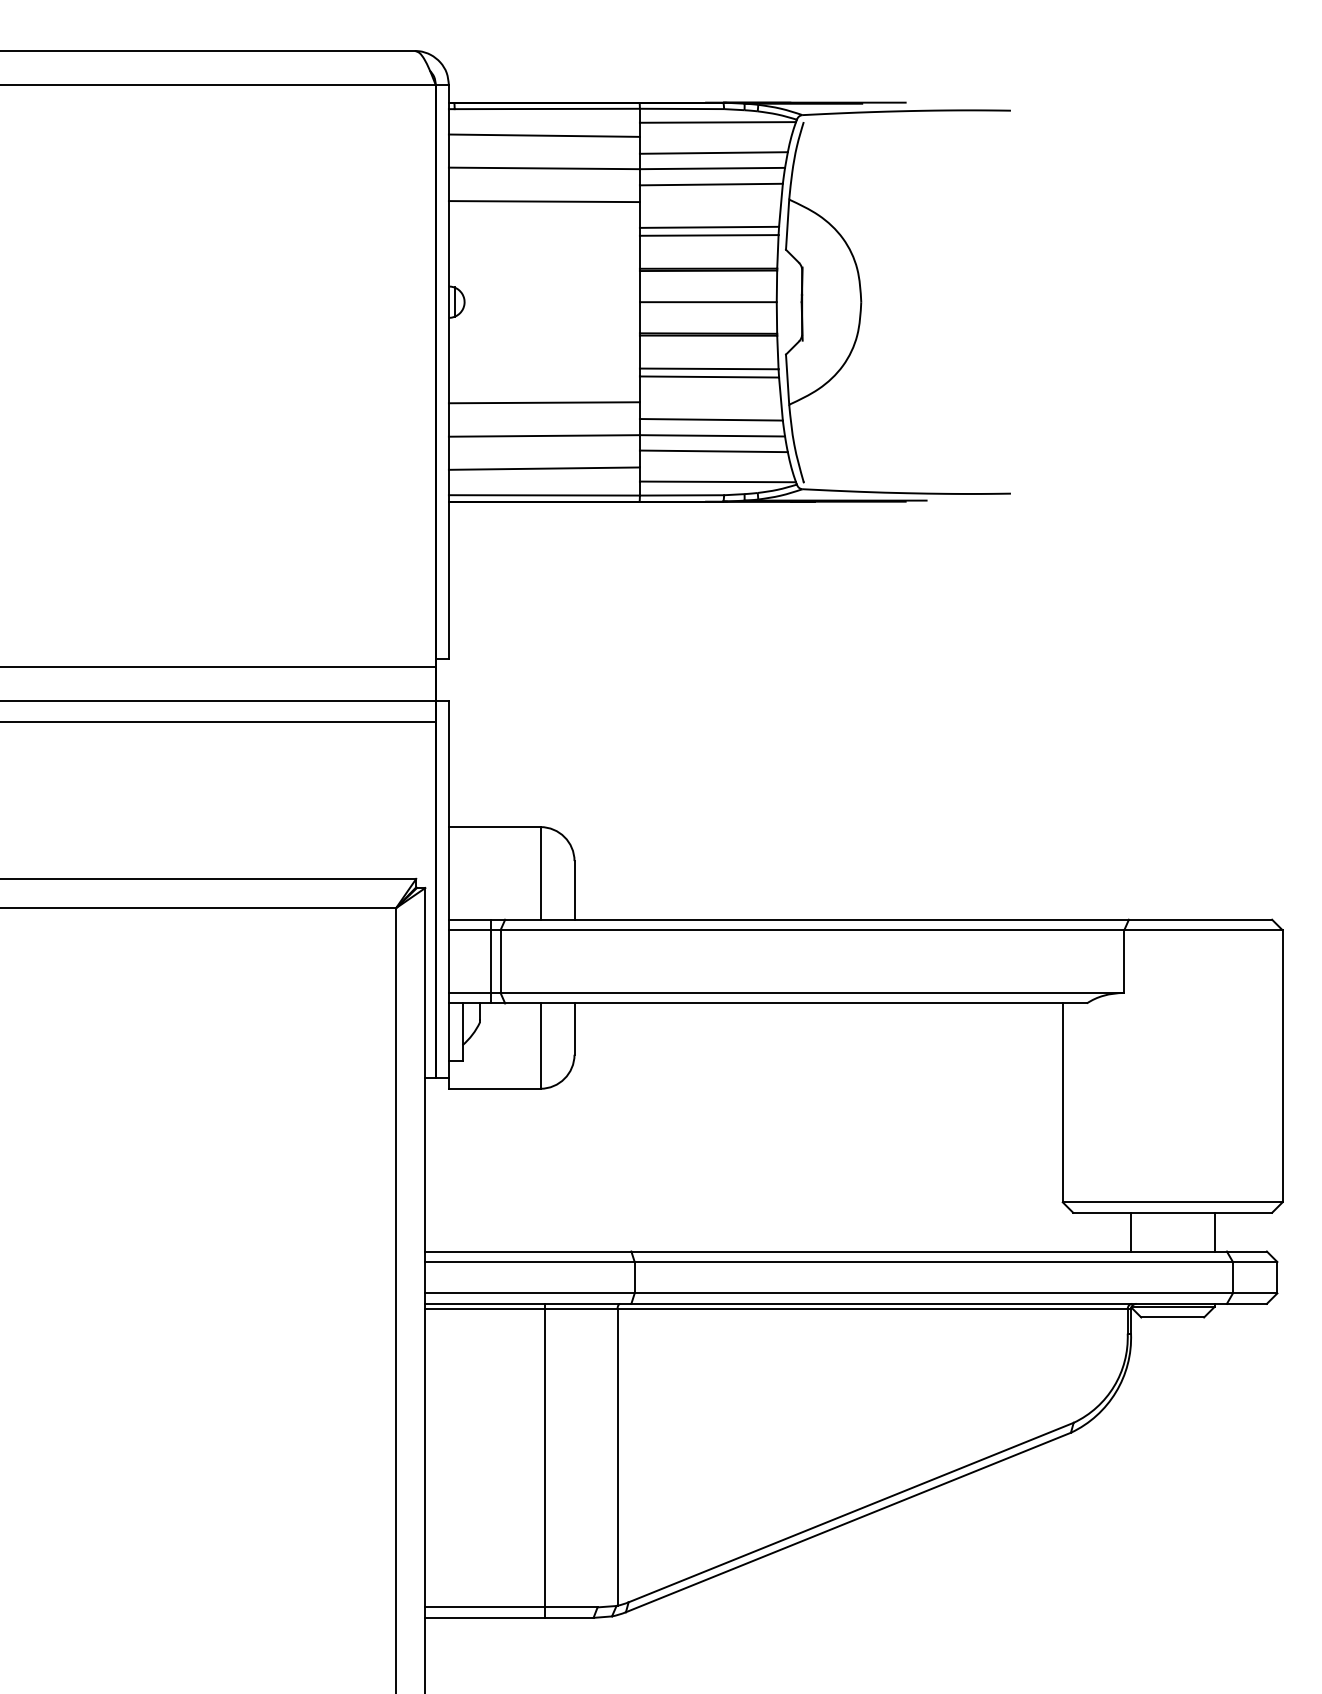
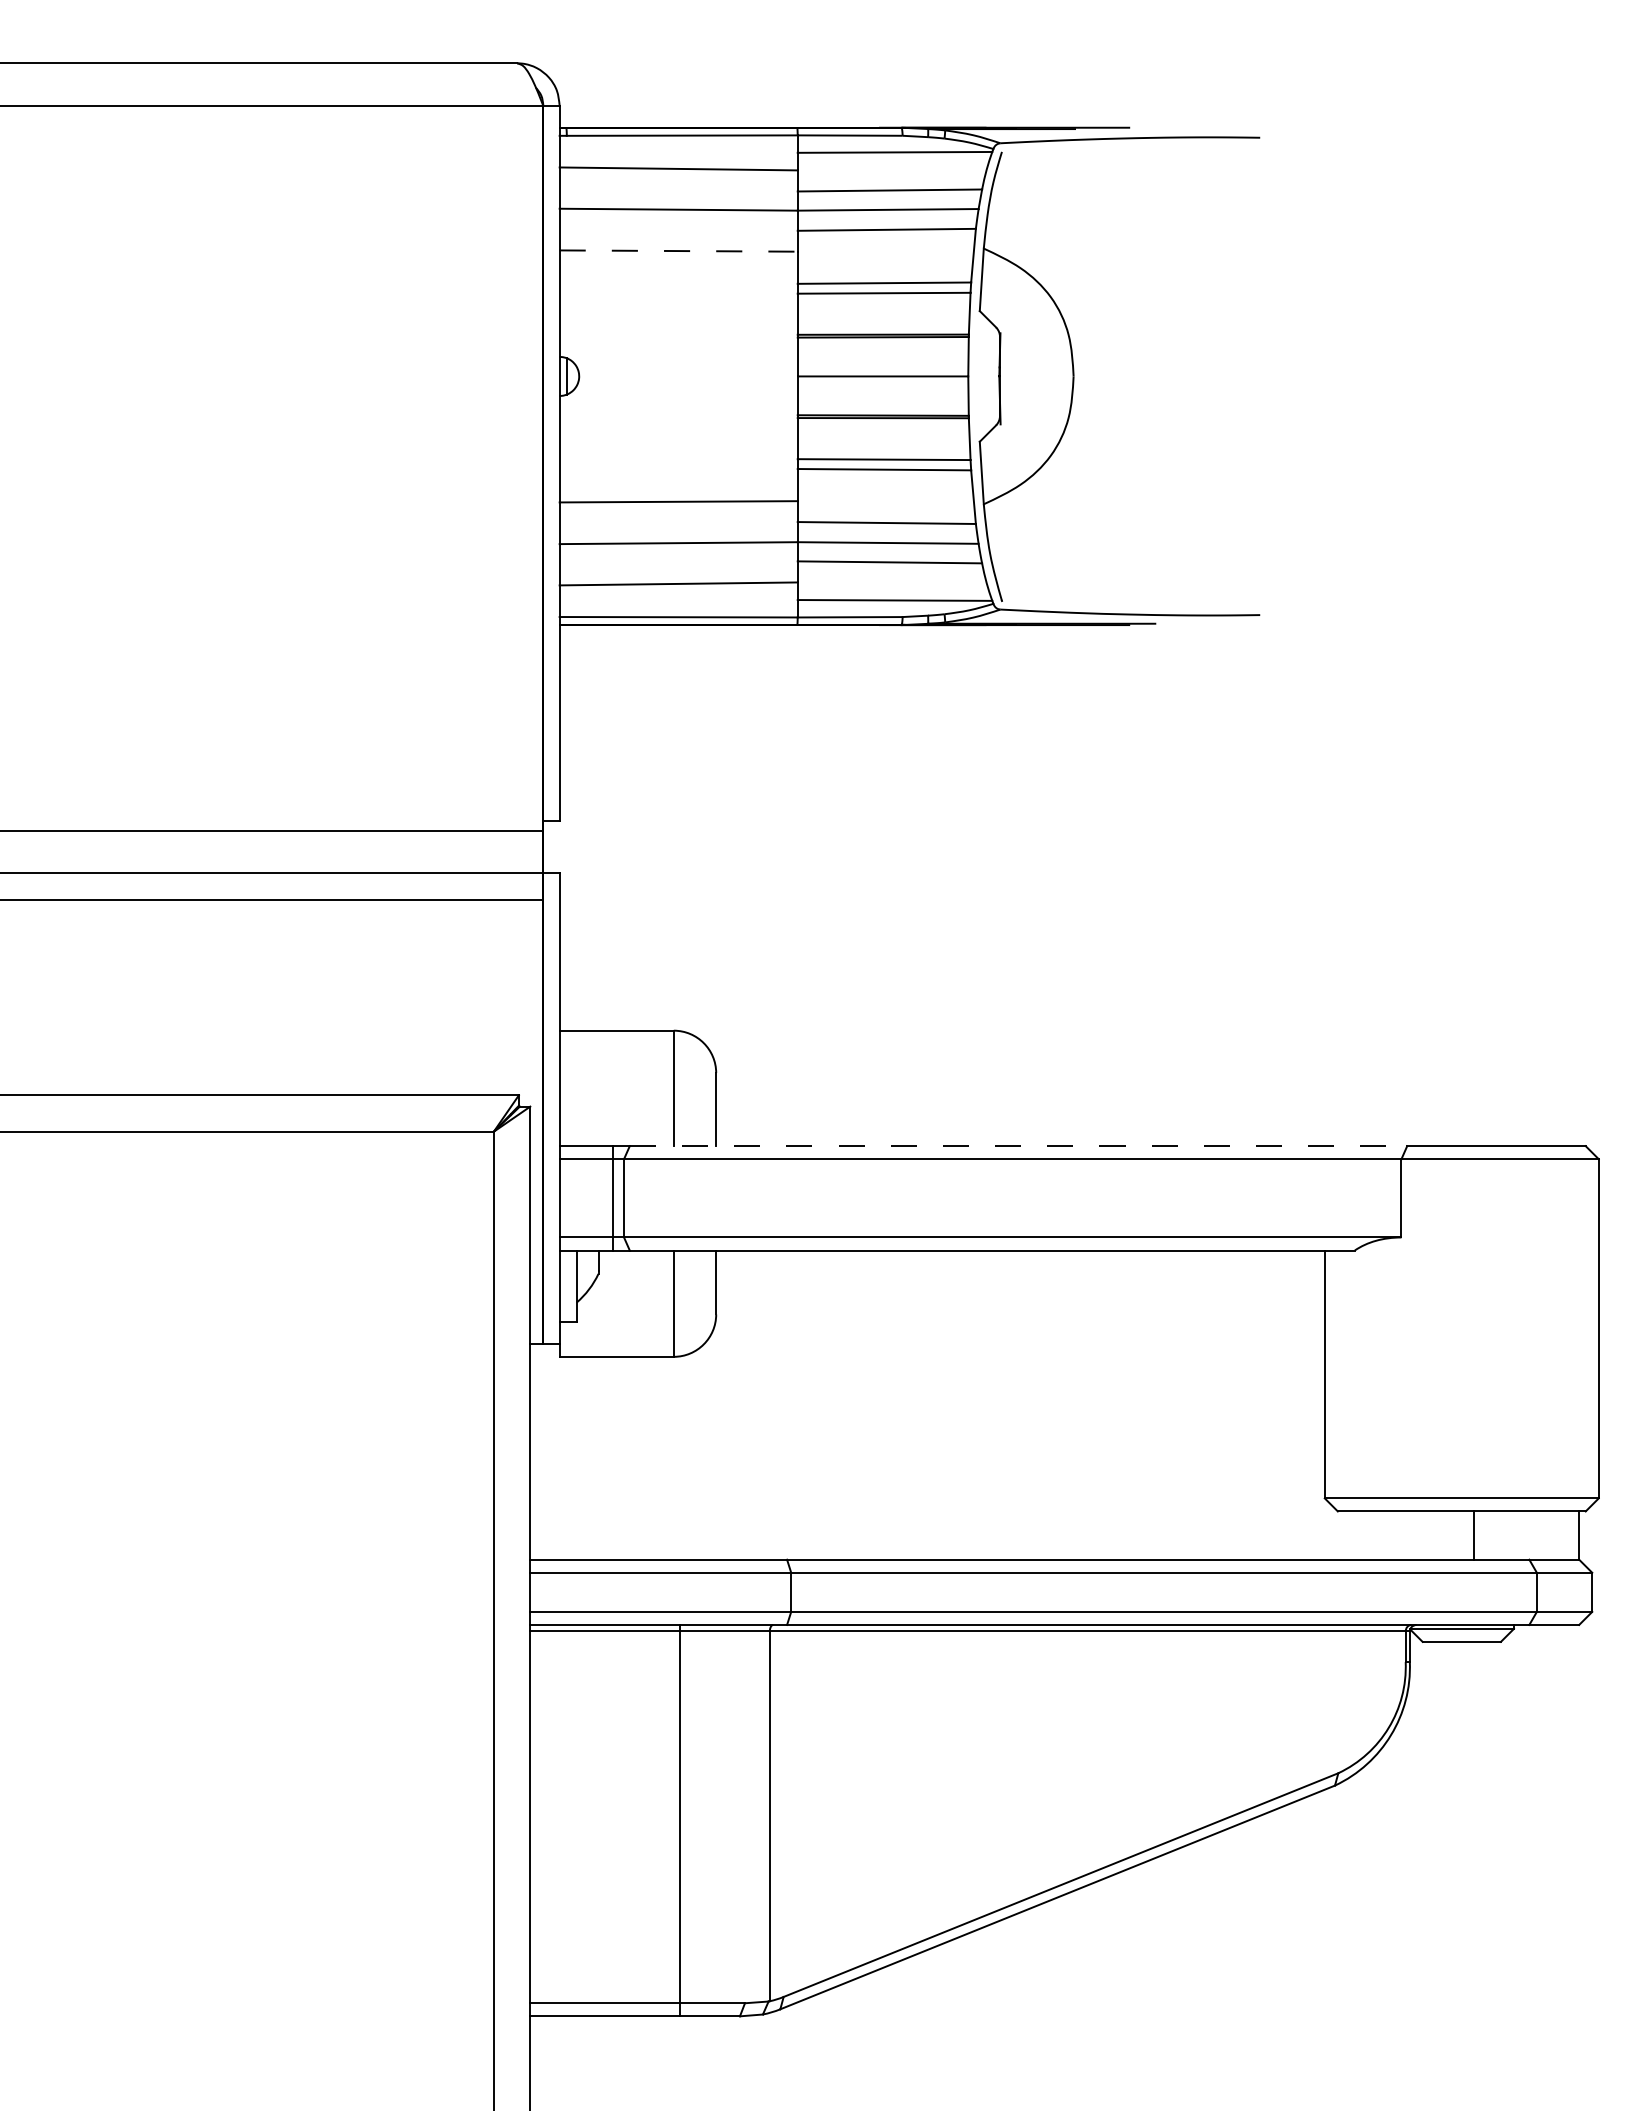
line: (545, 201) -> (679, 251), solid -> dashed
line: (817, 920) -> (1018, 1146), solid -> dashed
line: (1130, 1232) -> (1473, 1535), moved
line: (1214, 1232) -> (1578, 1535), moved

